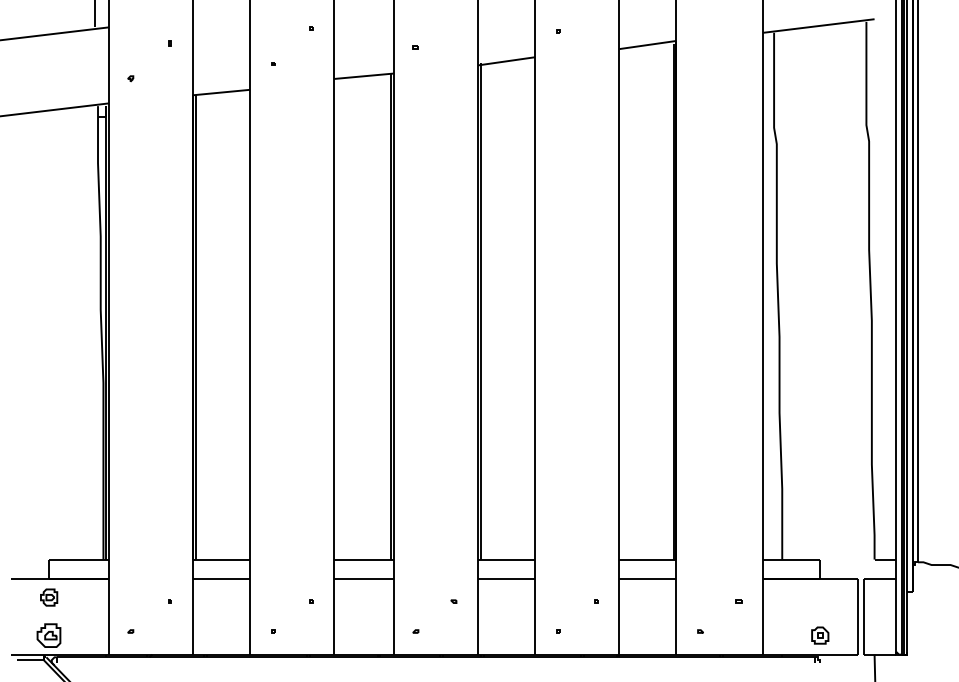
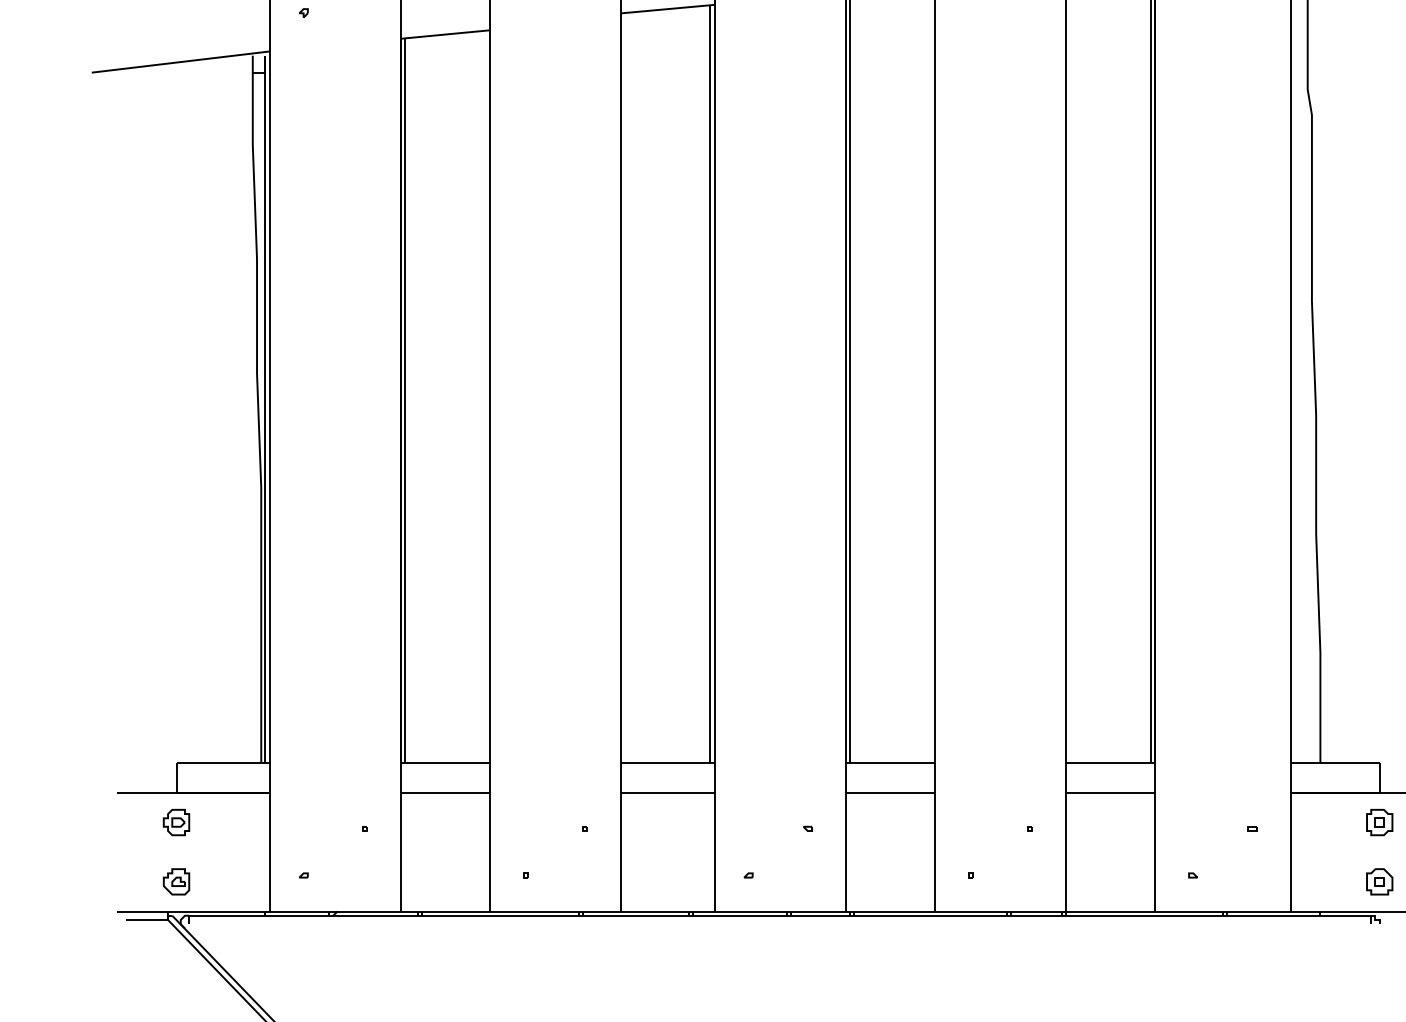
part: (820, 597) -> (1380, 822), added
part: (49, 635) -> (177, 881), size x0.71

